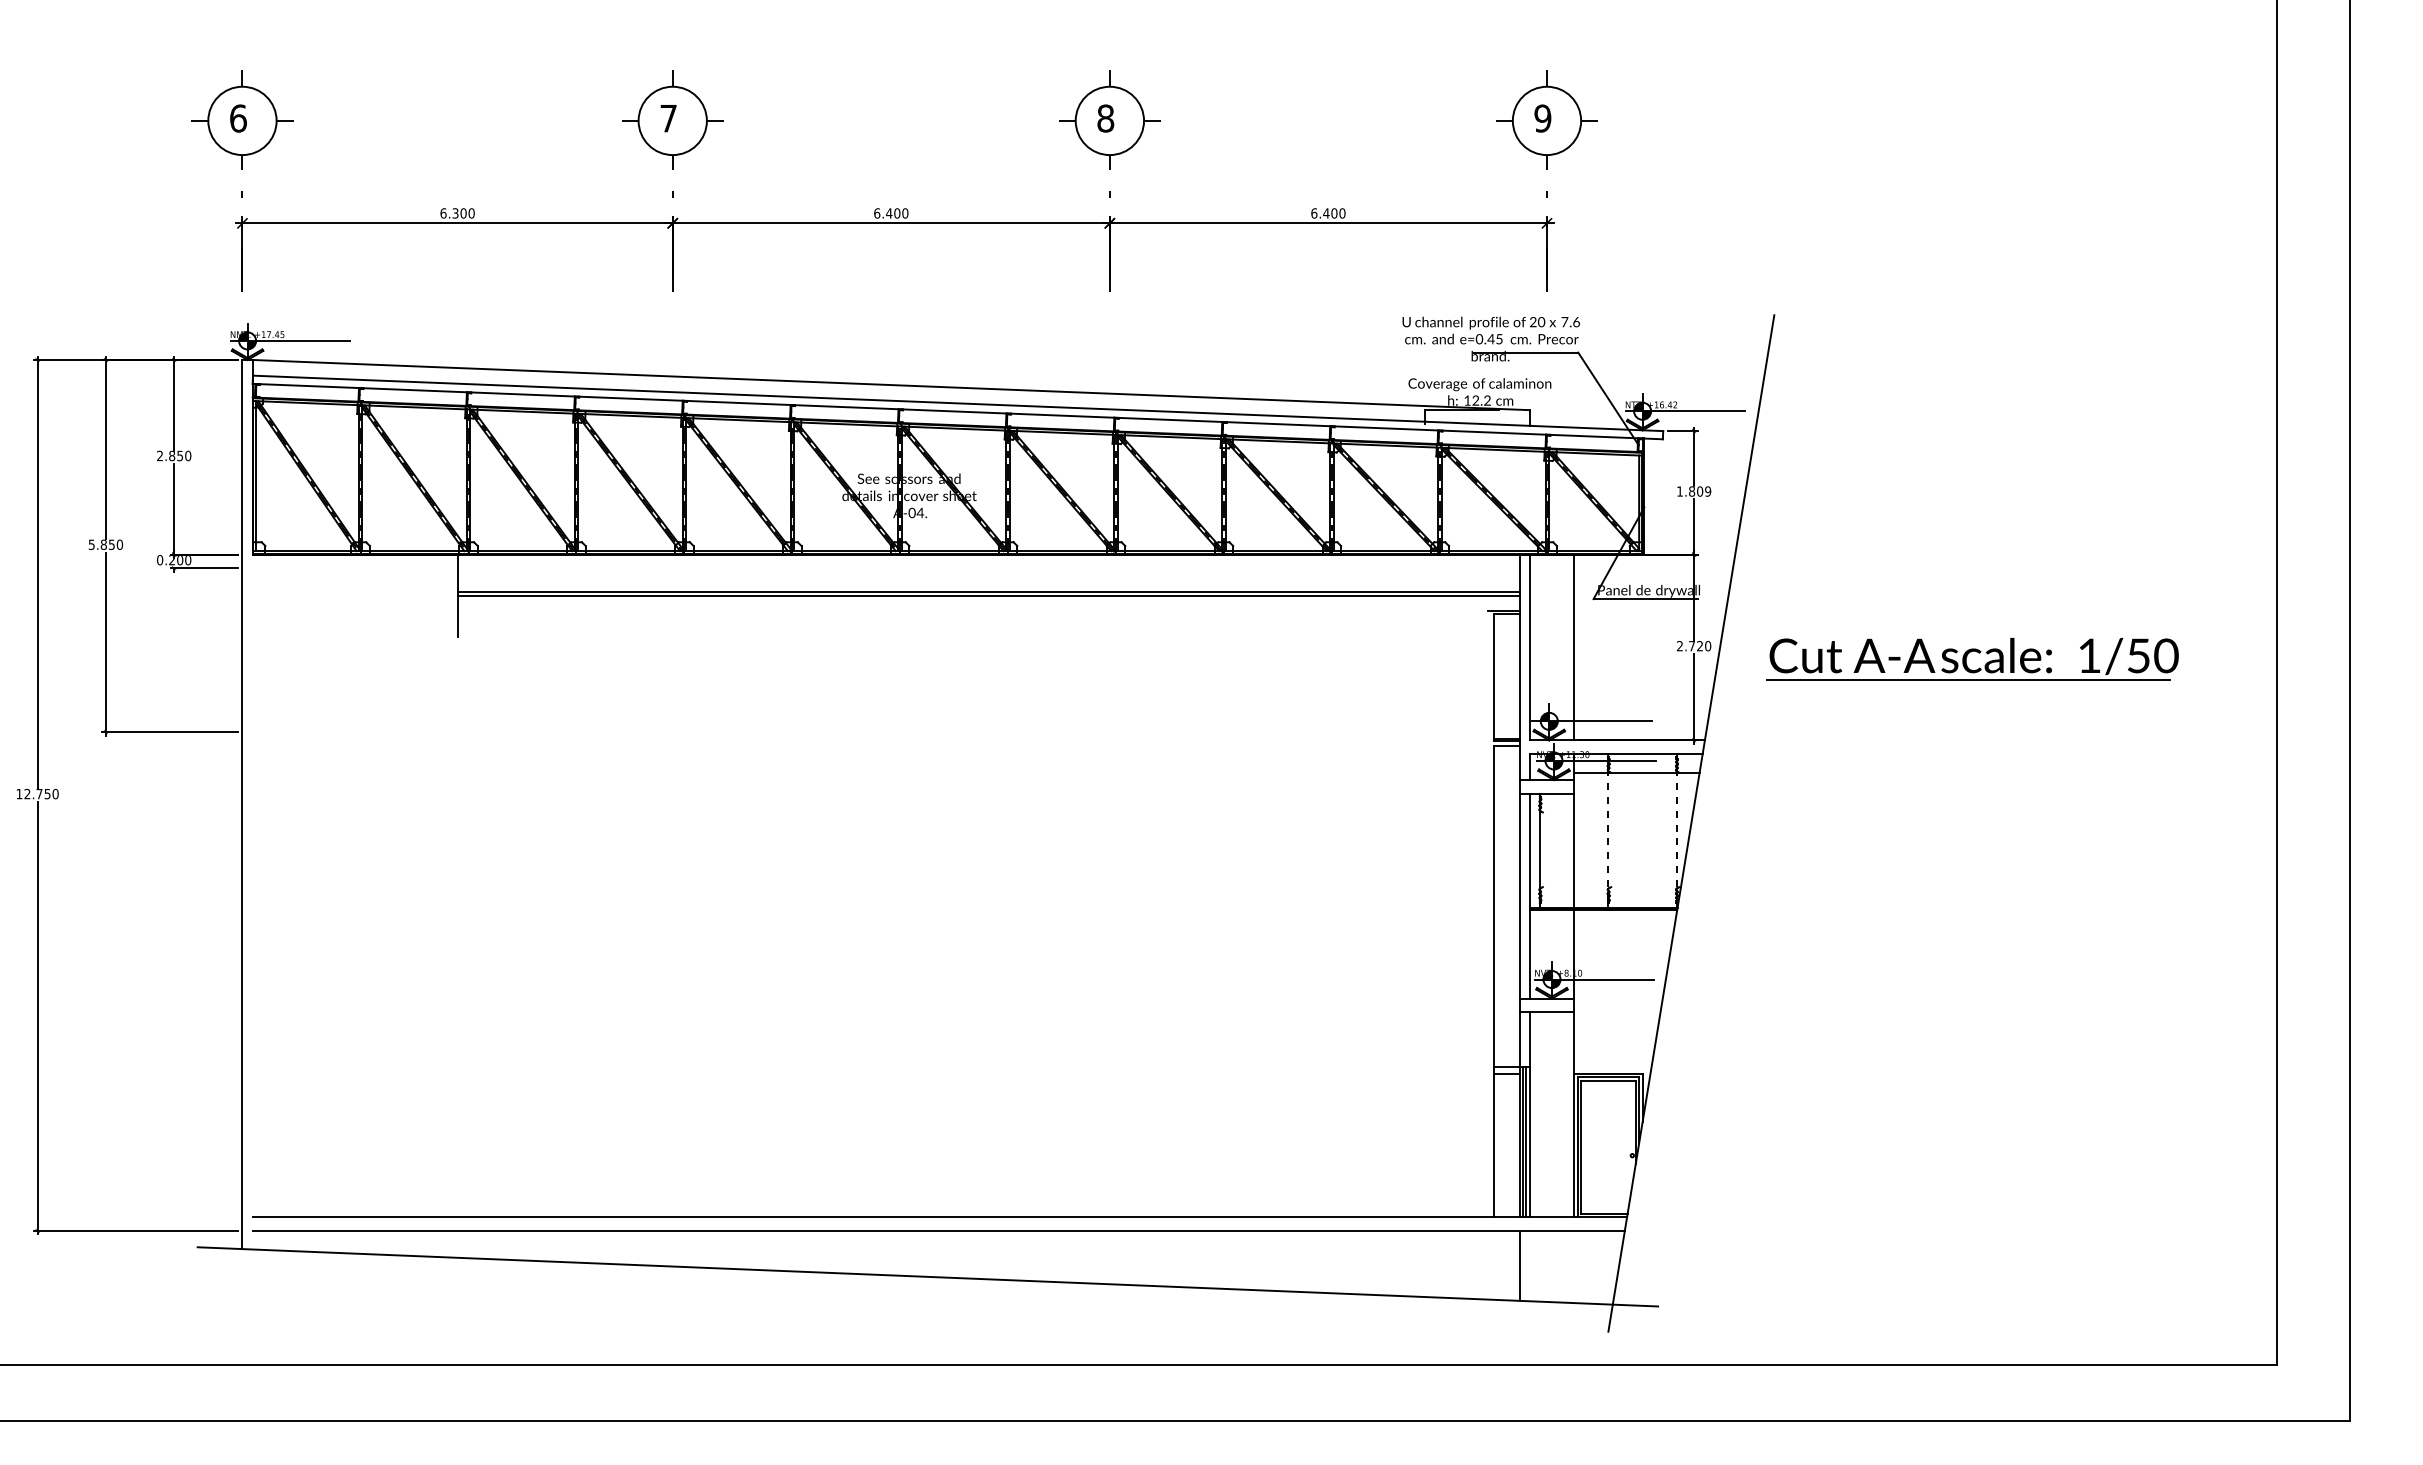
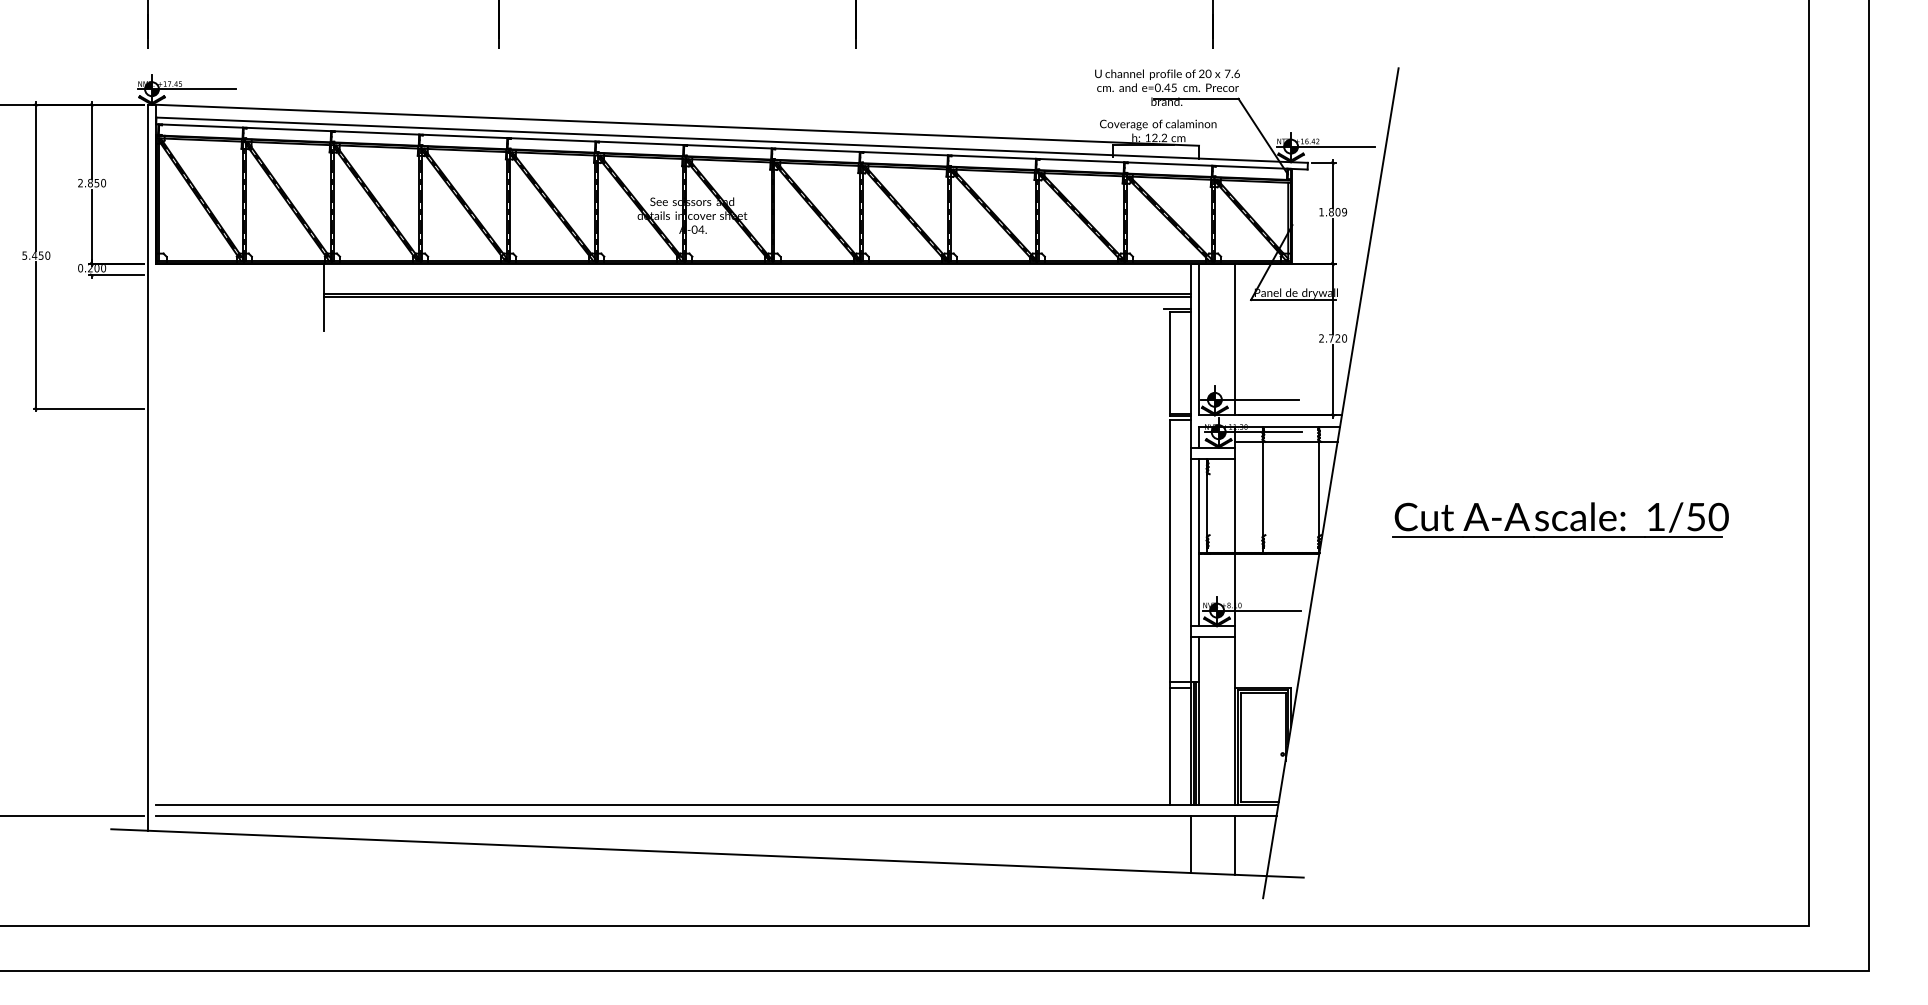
text: (103, 544) -> (34, 255), 5.850 -> 5.450
part: (1972, 659) -> (1560, 519), moved
line: (1608, 836) -> (1263, 493), dashed -> solid
line: (1676, 836) -> (1318, 493), dashed -> solid
line: (1574, 1266) -> (1235, 844), added

